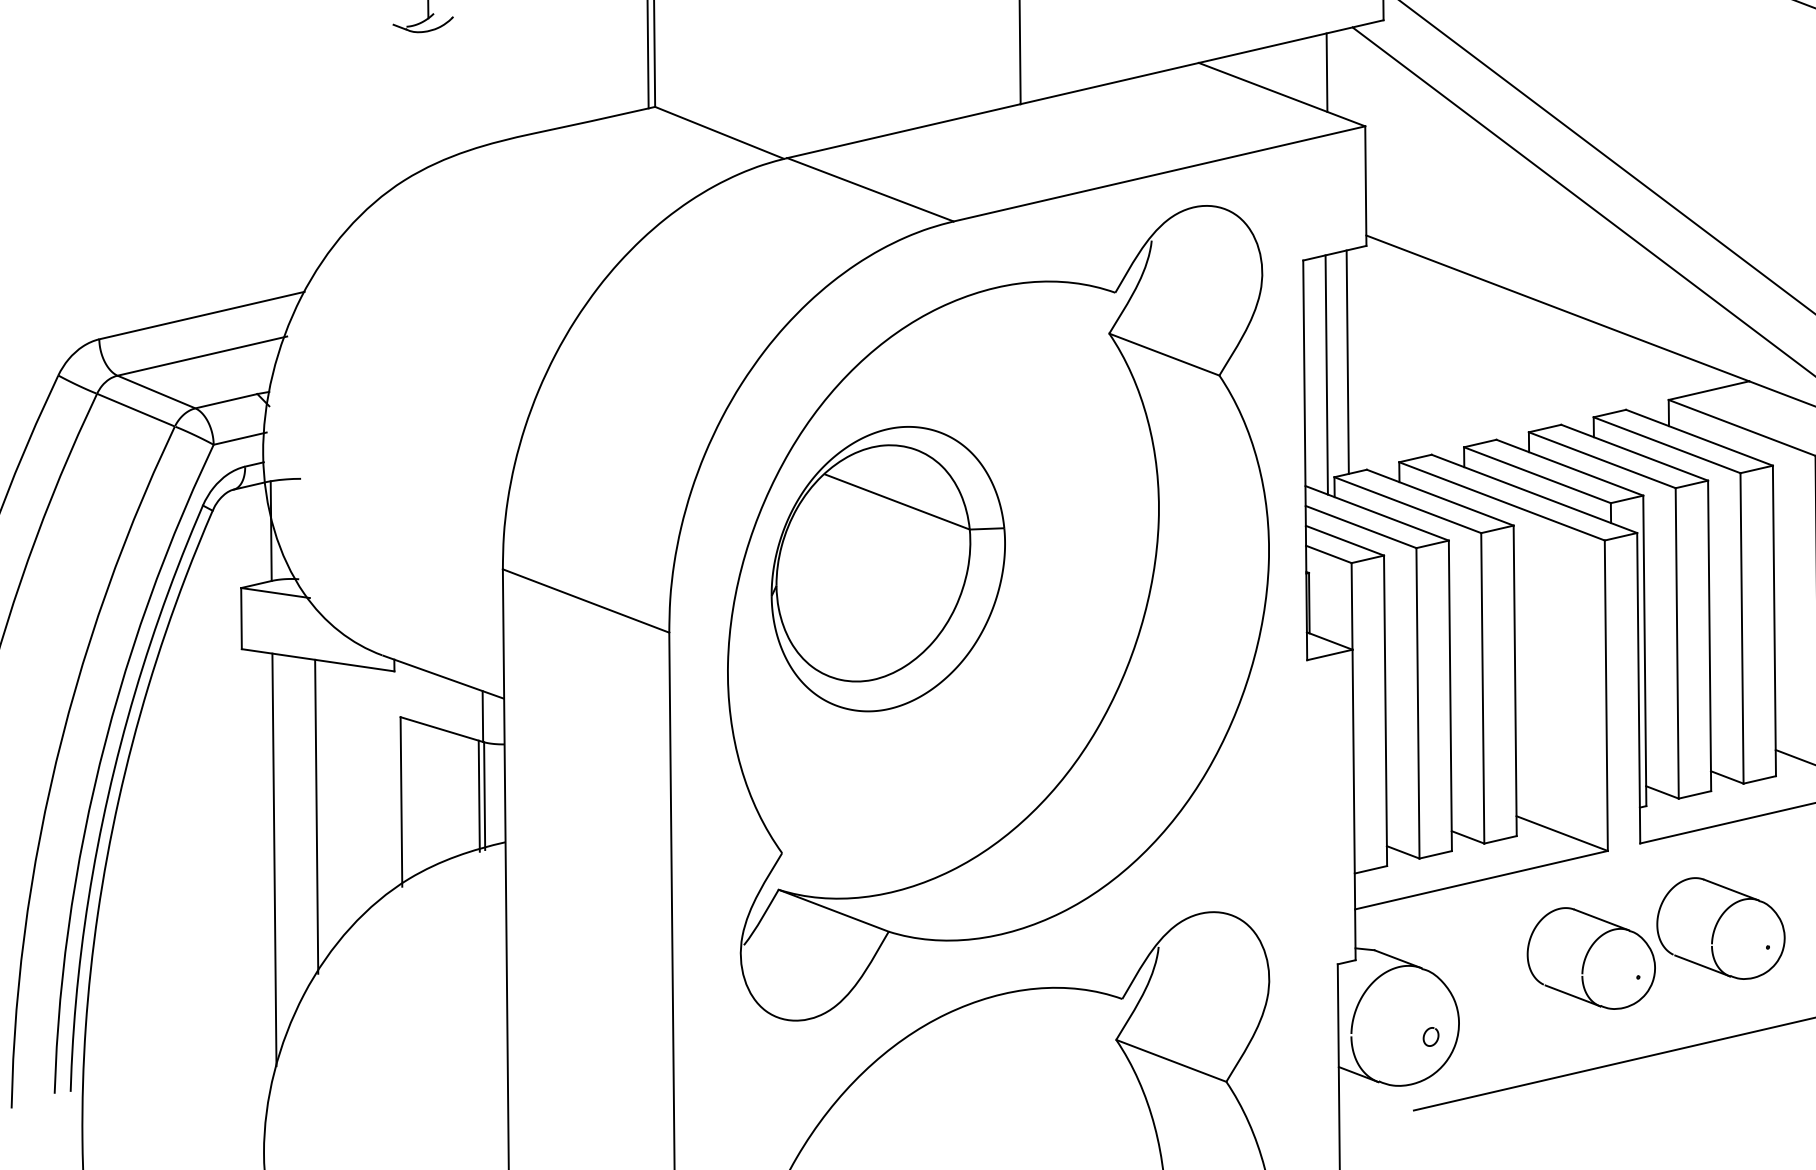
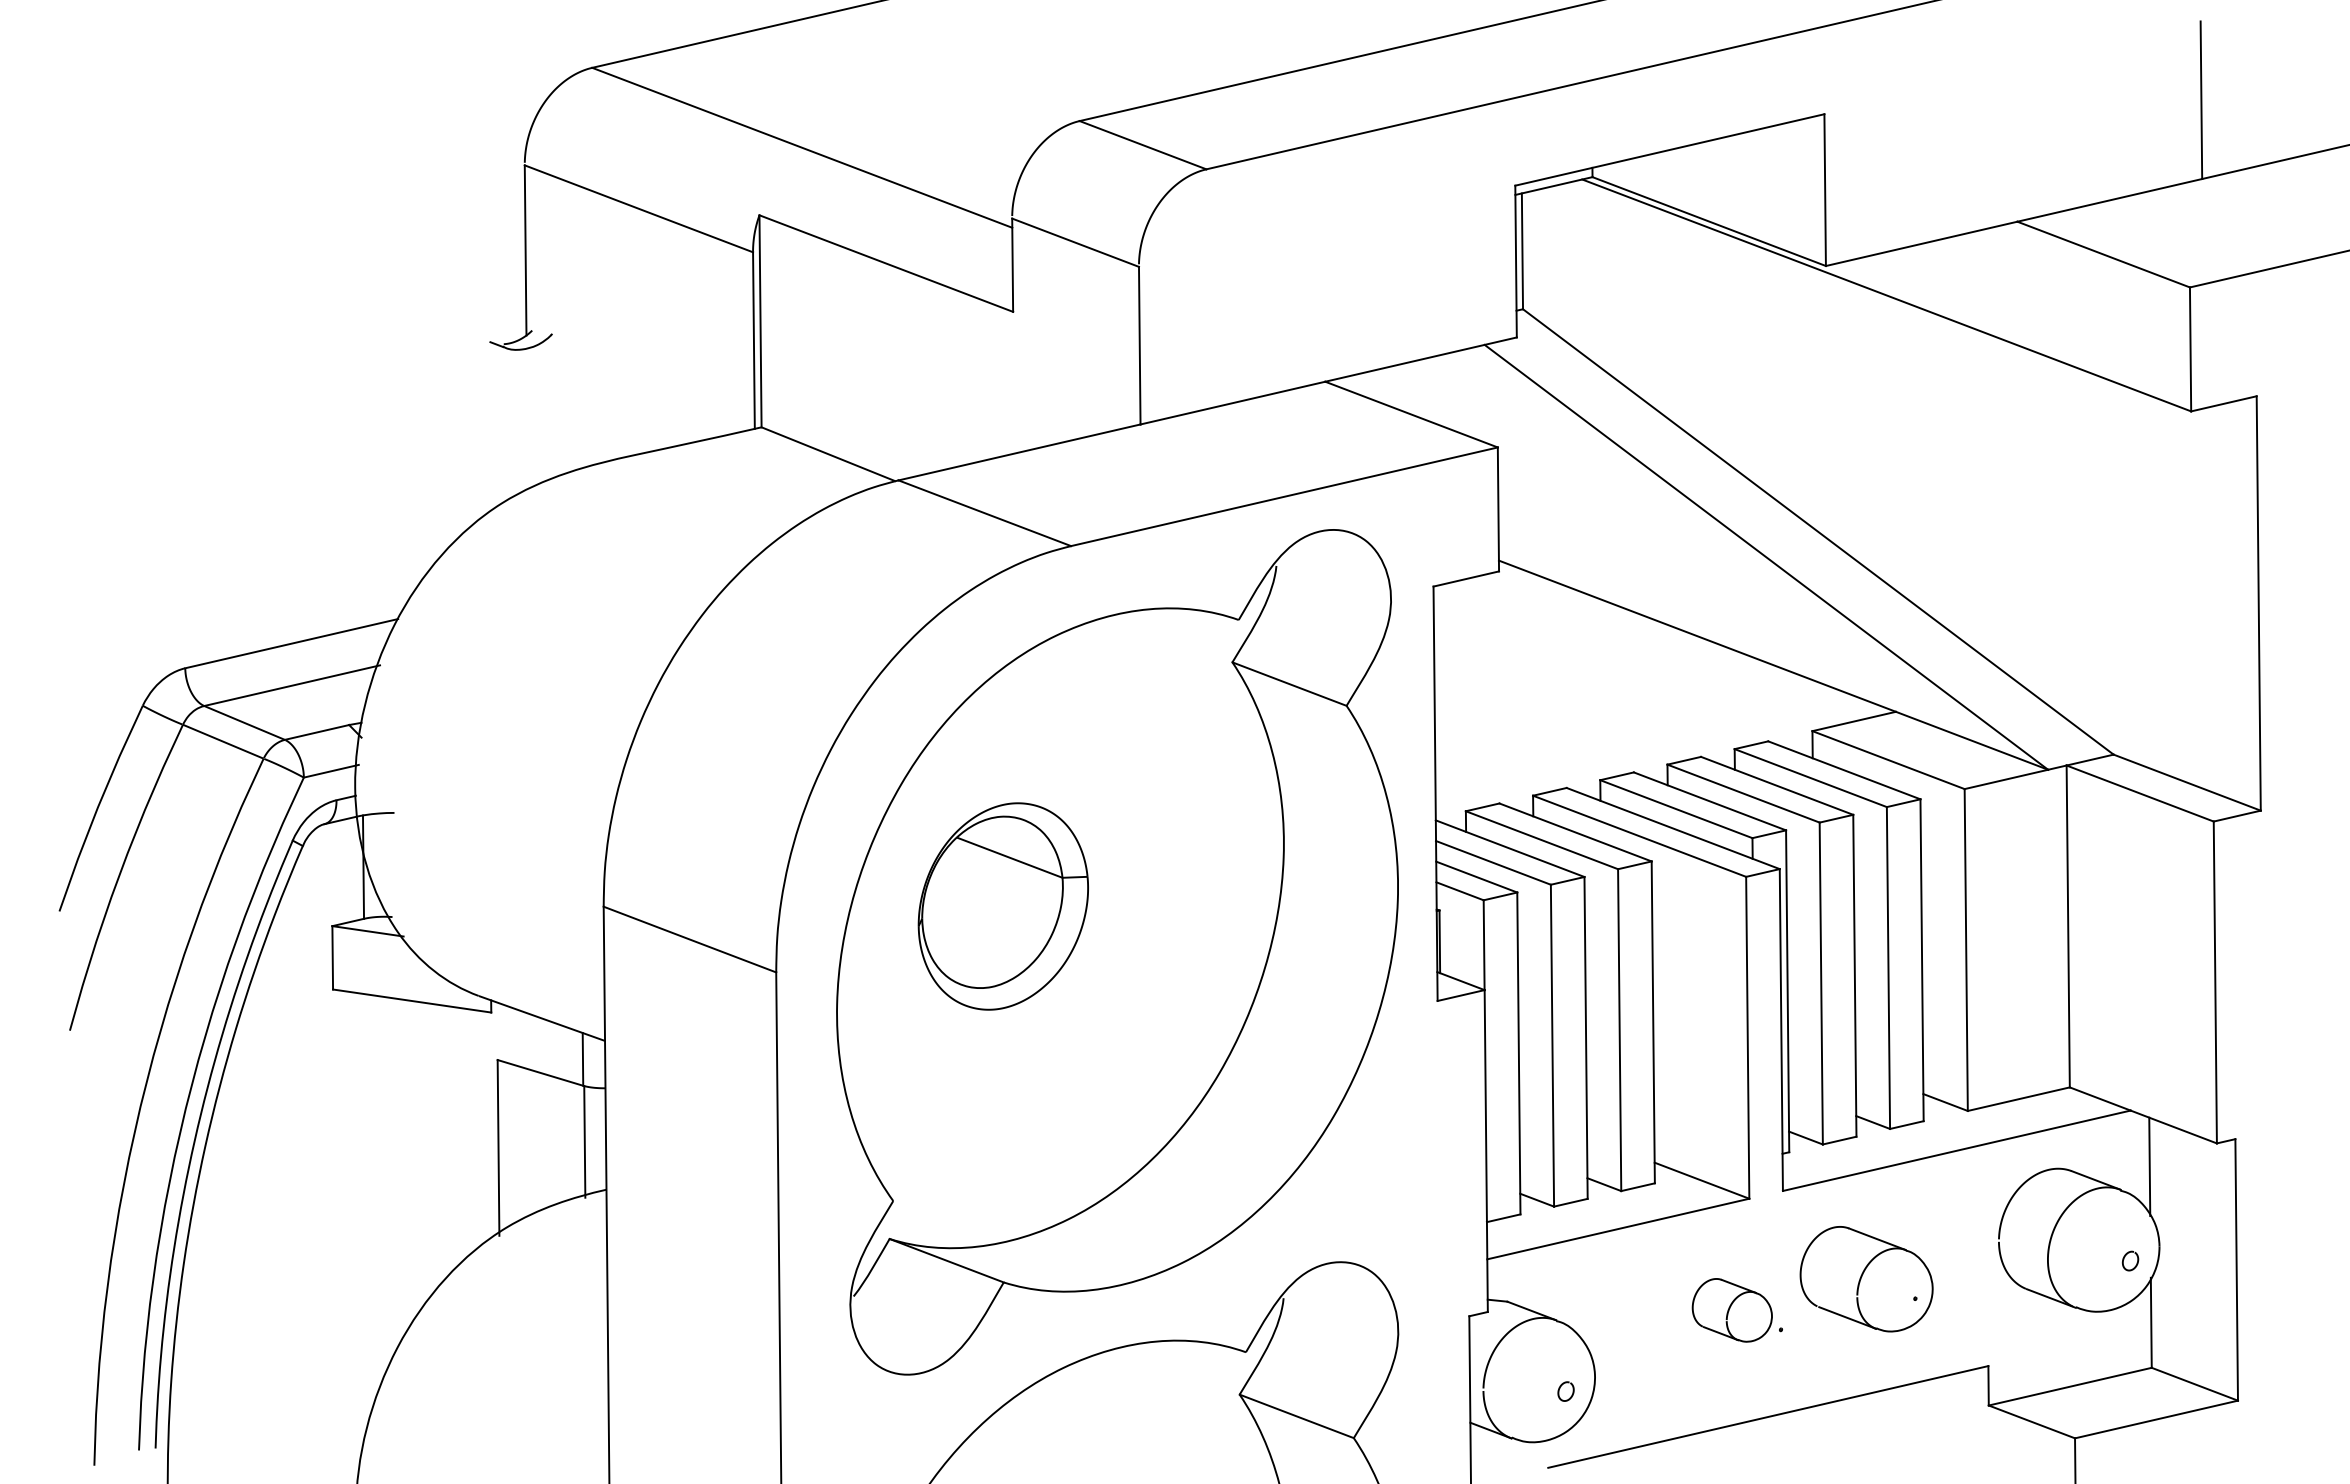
line: (1326, 72) -> (1457, 391), removed
line: (1347, 361) -> (1479, 691), removed
line: (1326, 375) -> (1457, 705), removed
part: (888, 569) -> (1003, 906), size x0.7
line: (478, 795) -> (578, 1141), removed
line: (316, 816) -> (410, 1163), removed
line: (274, 859) -> (366, 1207), removed
part: (1591, 958) -> (1732, 1310), size x0.6

